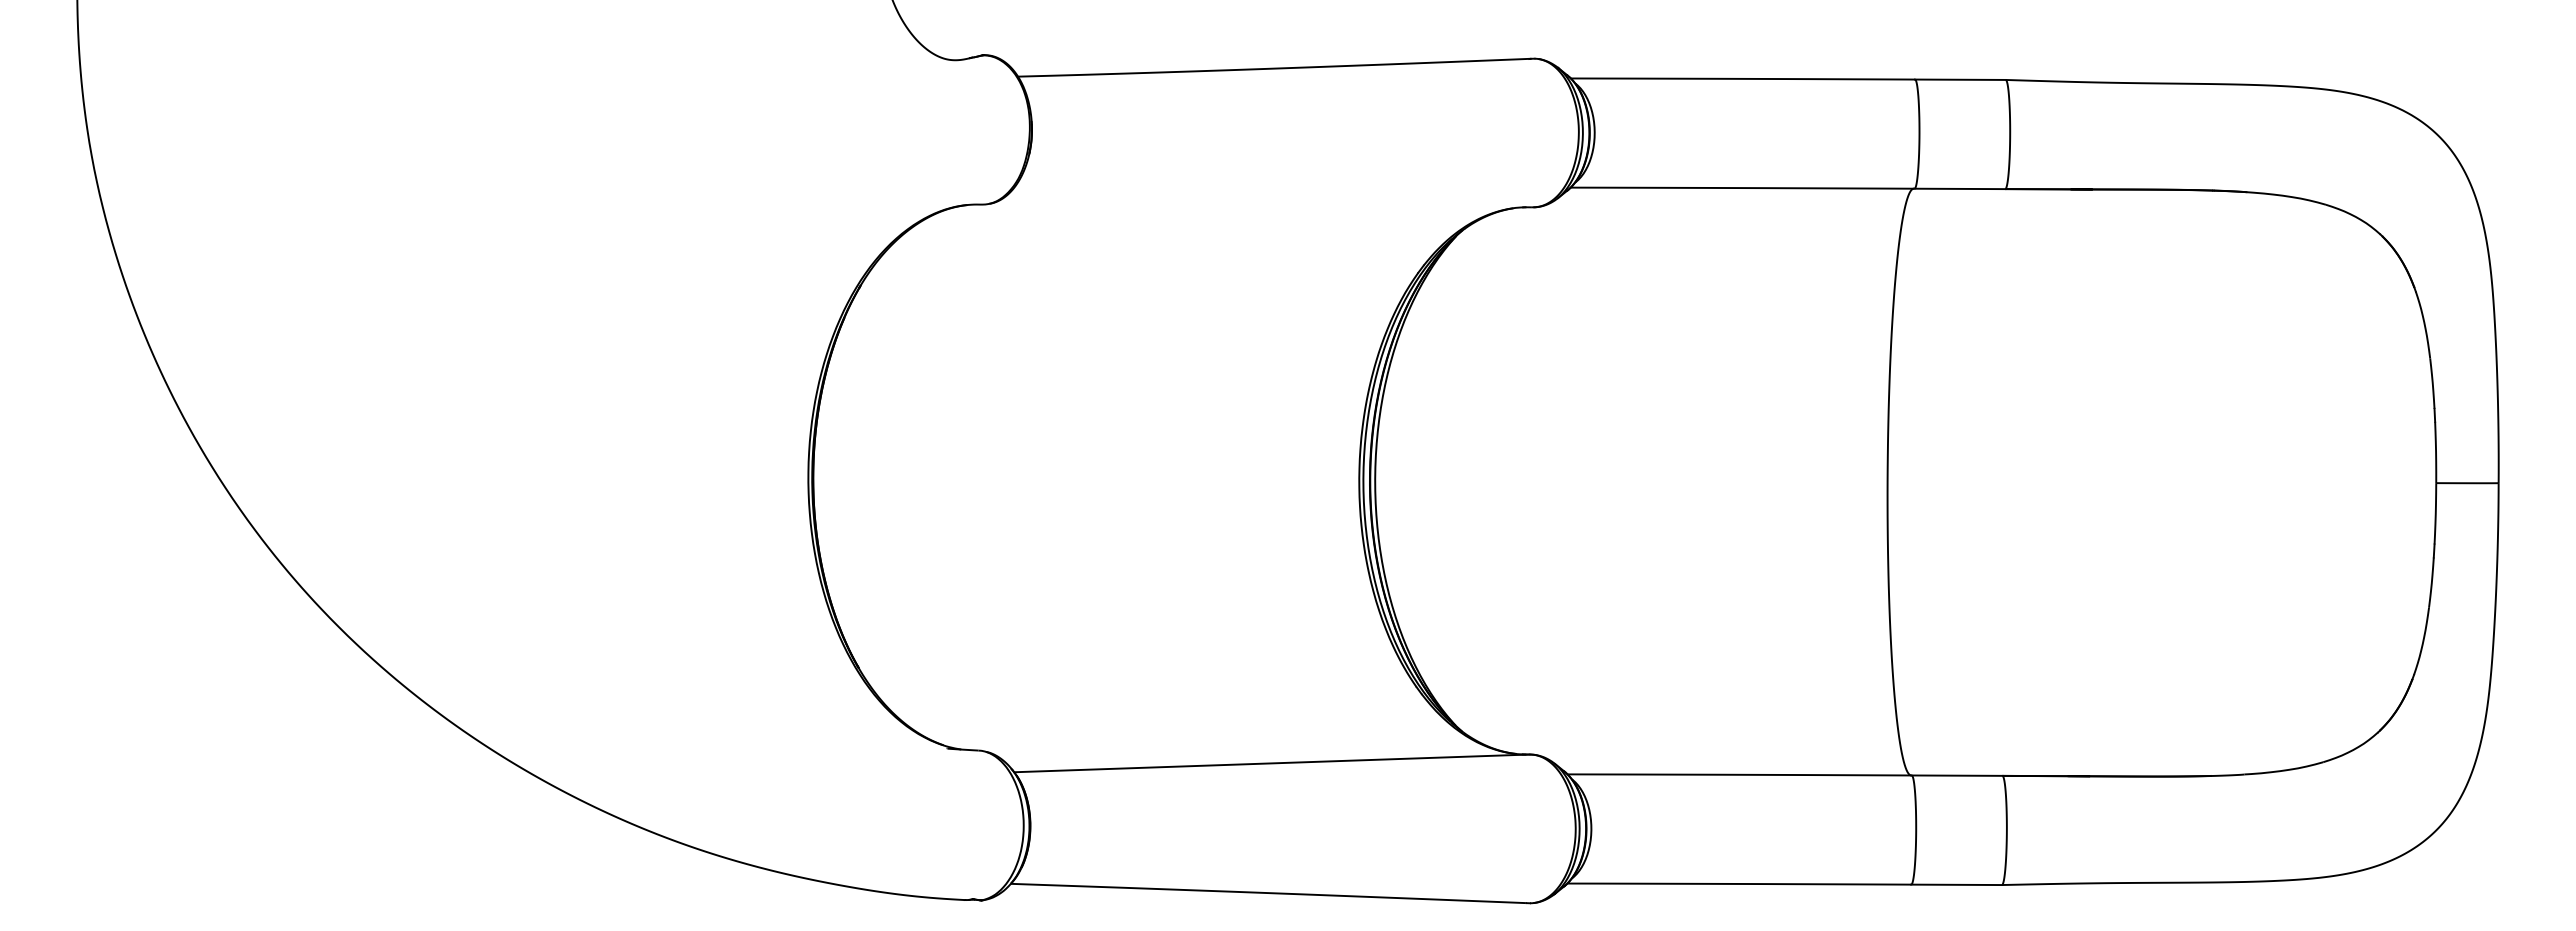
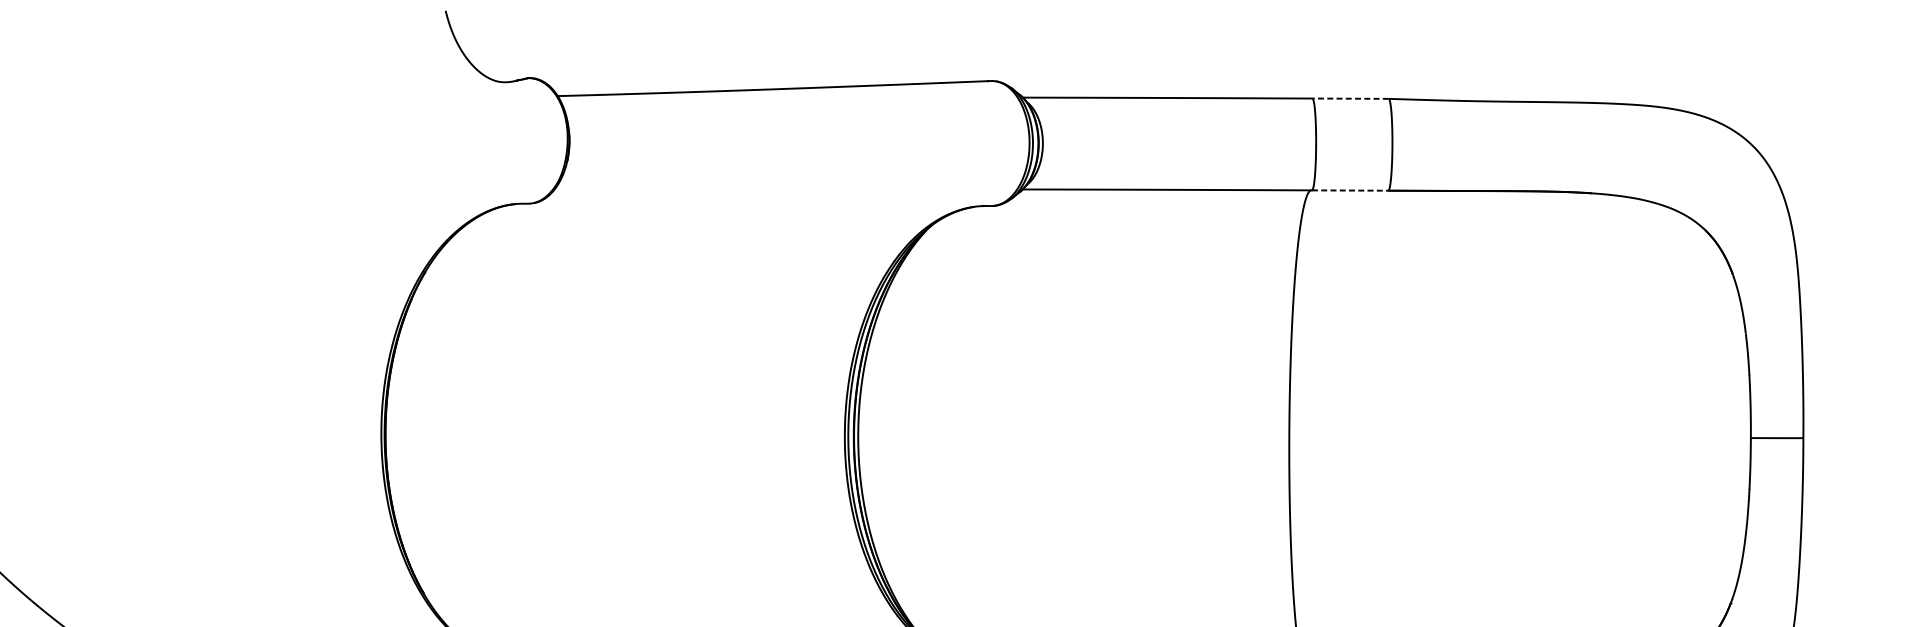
line: (1959, 79) -> (1349, 98), solid -> dashed
line: (1960, 188) -> (1350, 190), solid -> dashed

